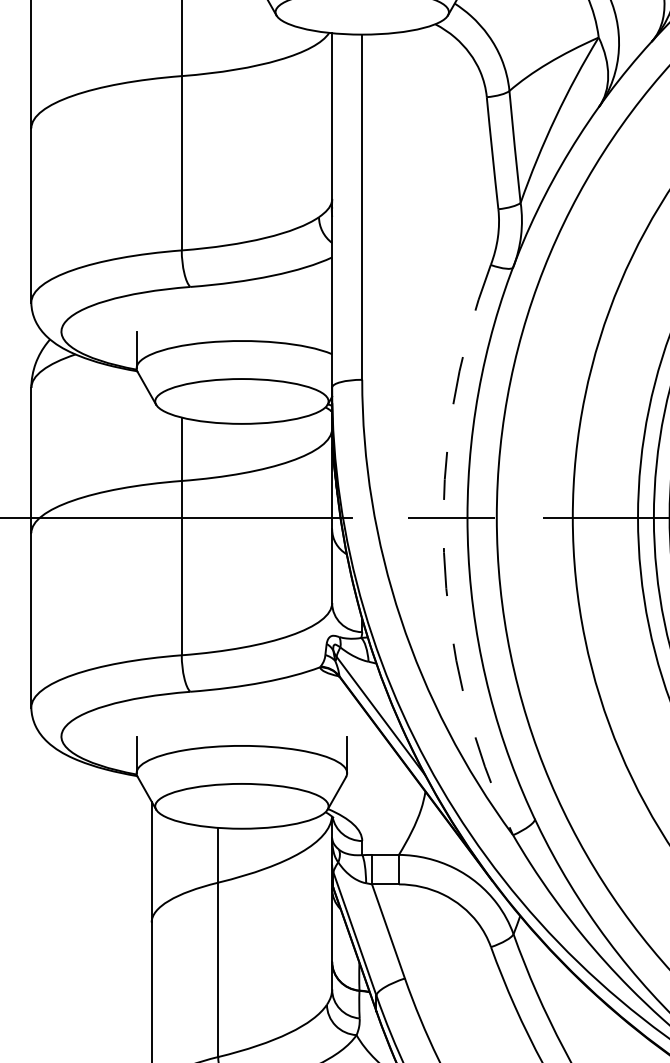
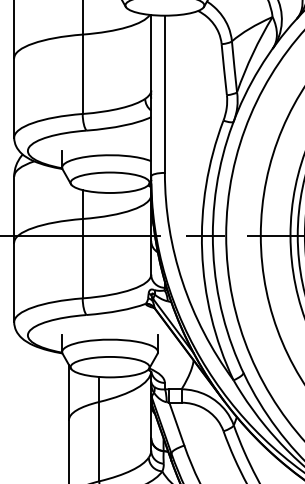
arc: (444, 552) -> (202, 251), dashed -> solid

